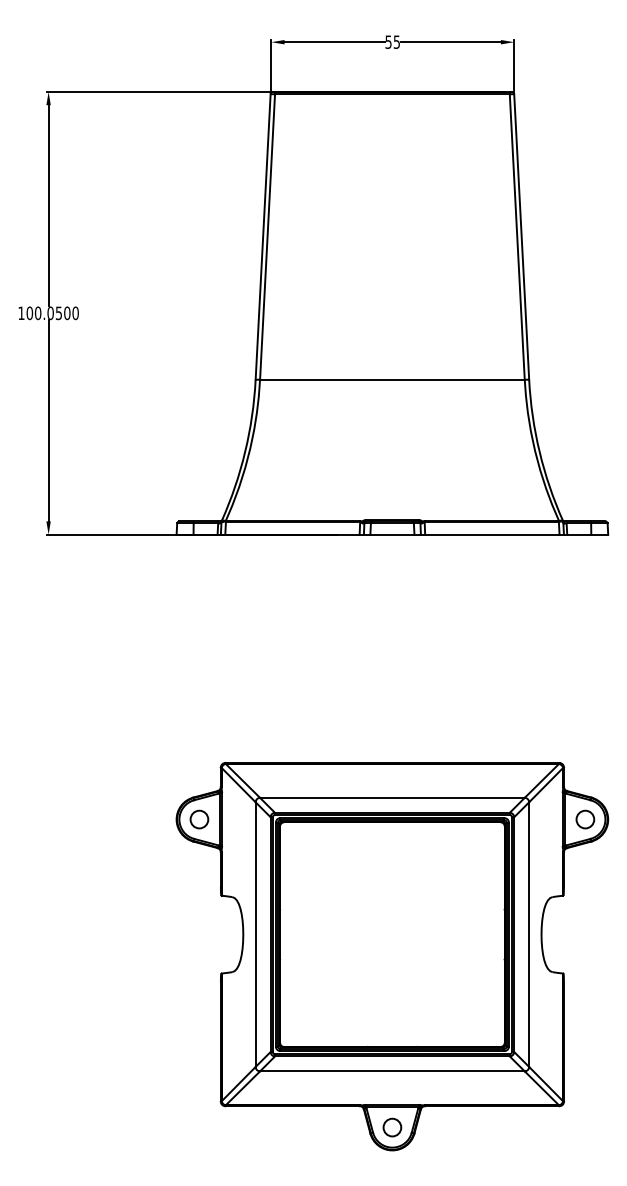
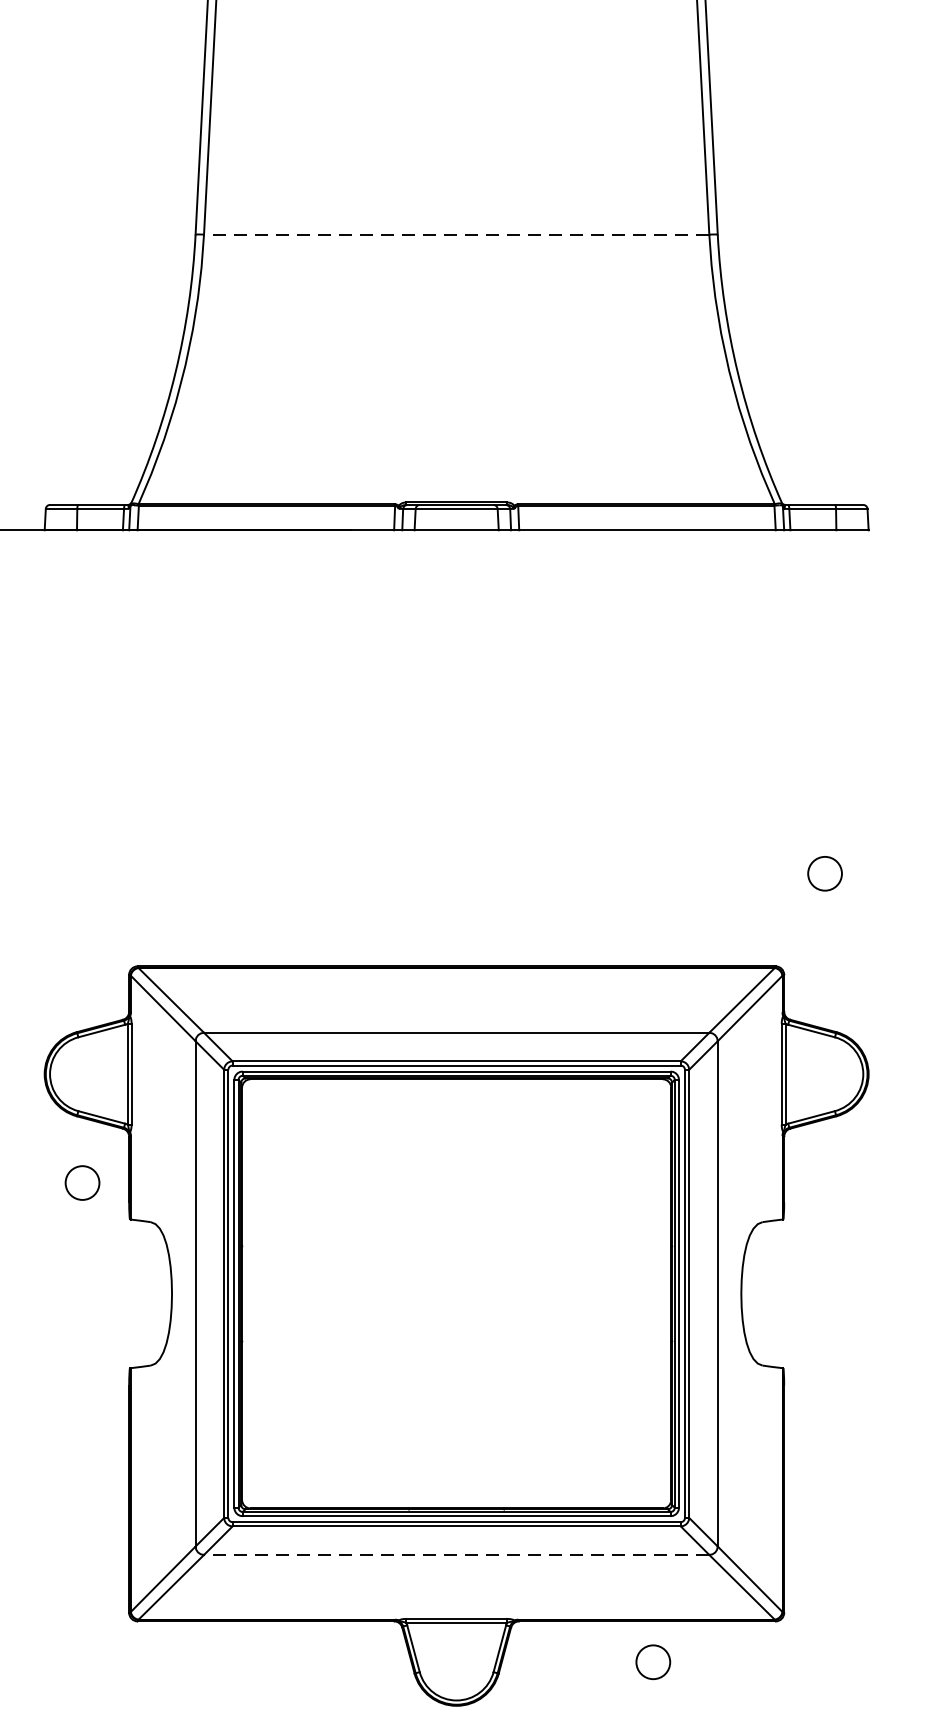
line: (391, 379) -> (454, 234), solid -> dashed
circle: (199, 819) -> (82, 1182), moved
circle: (585, 819) -> (825, 873), moved
line: (391, 1071) -> (454, 1555), solid -> dashed
circle: (392, 1127) -> (653, 1662), moved

